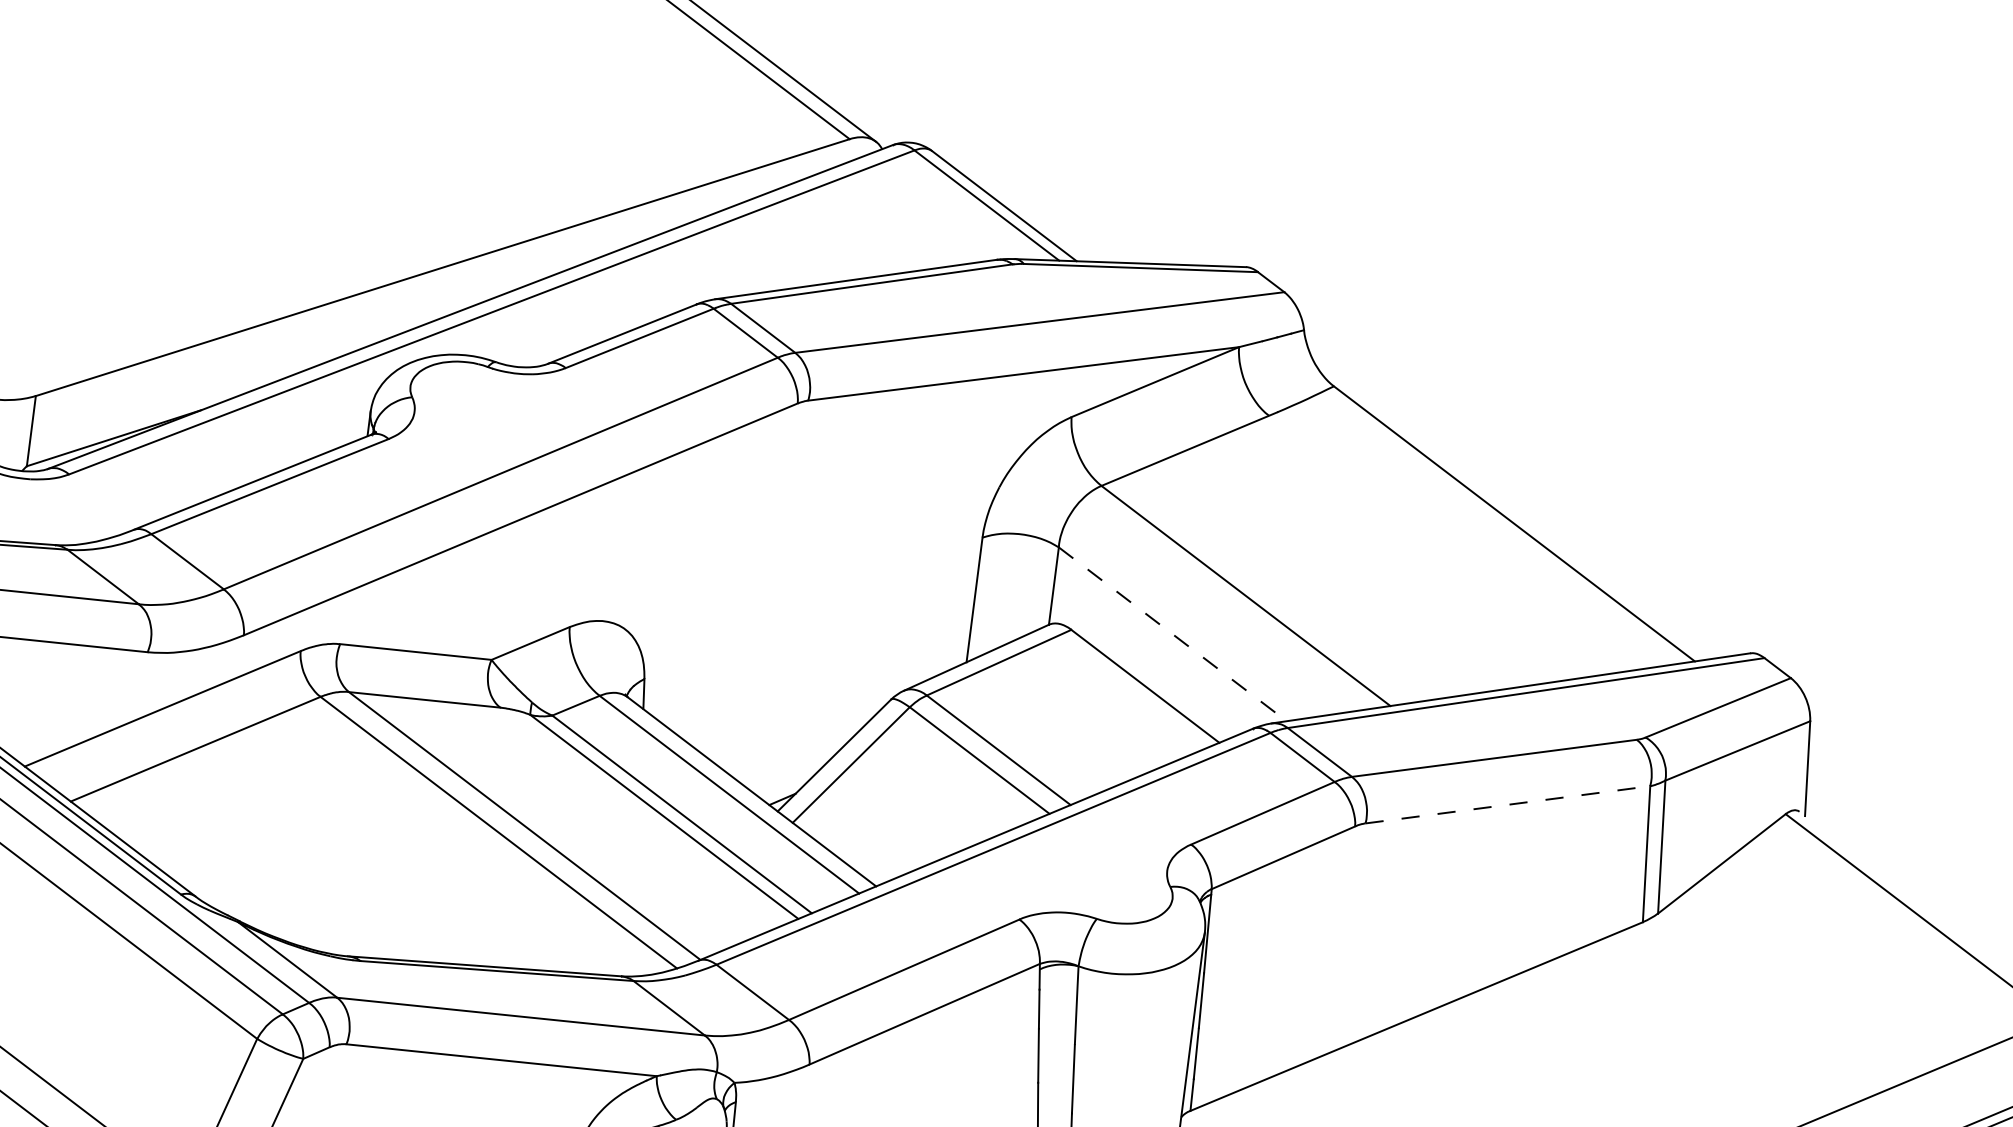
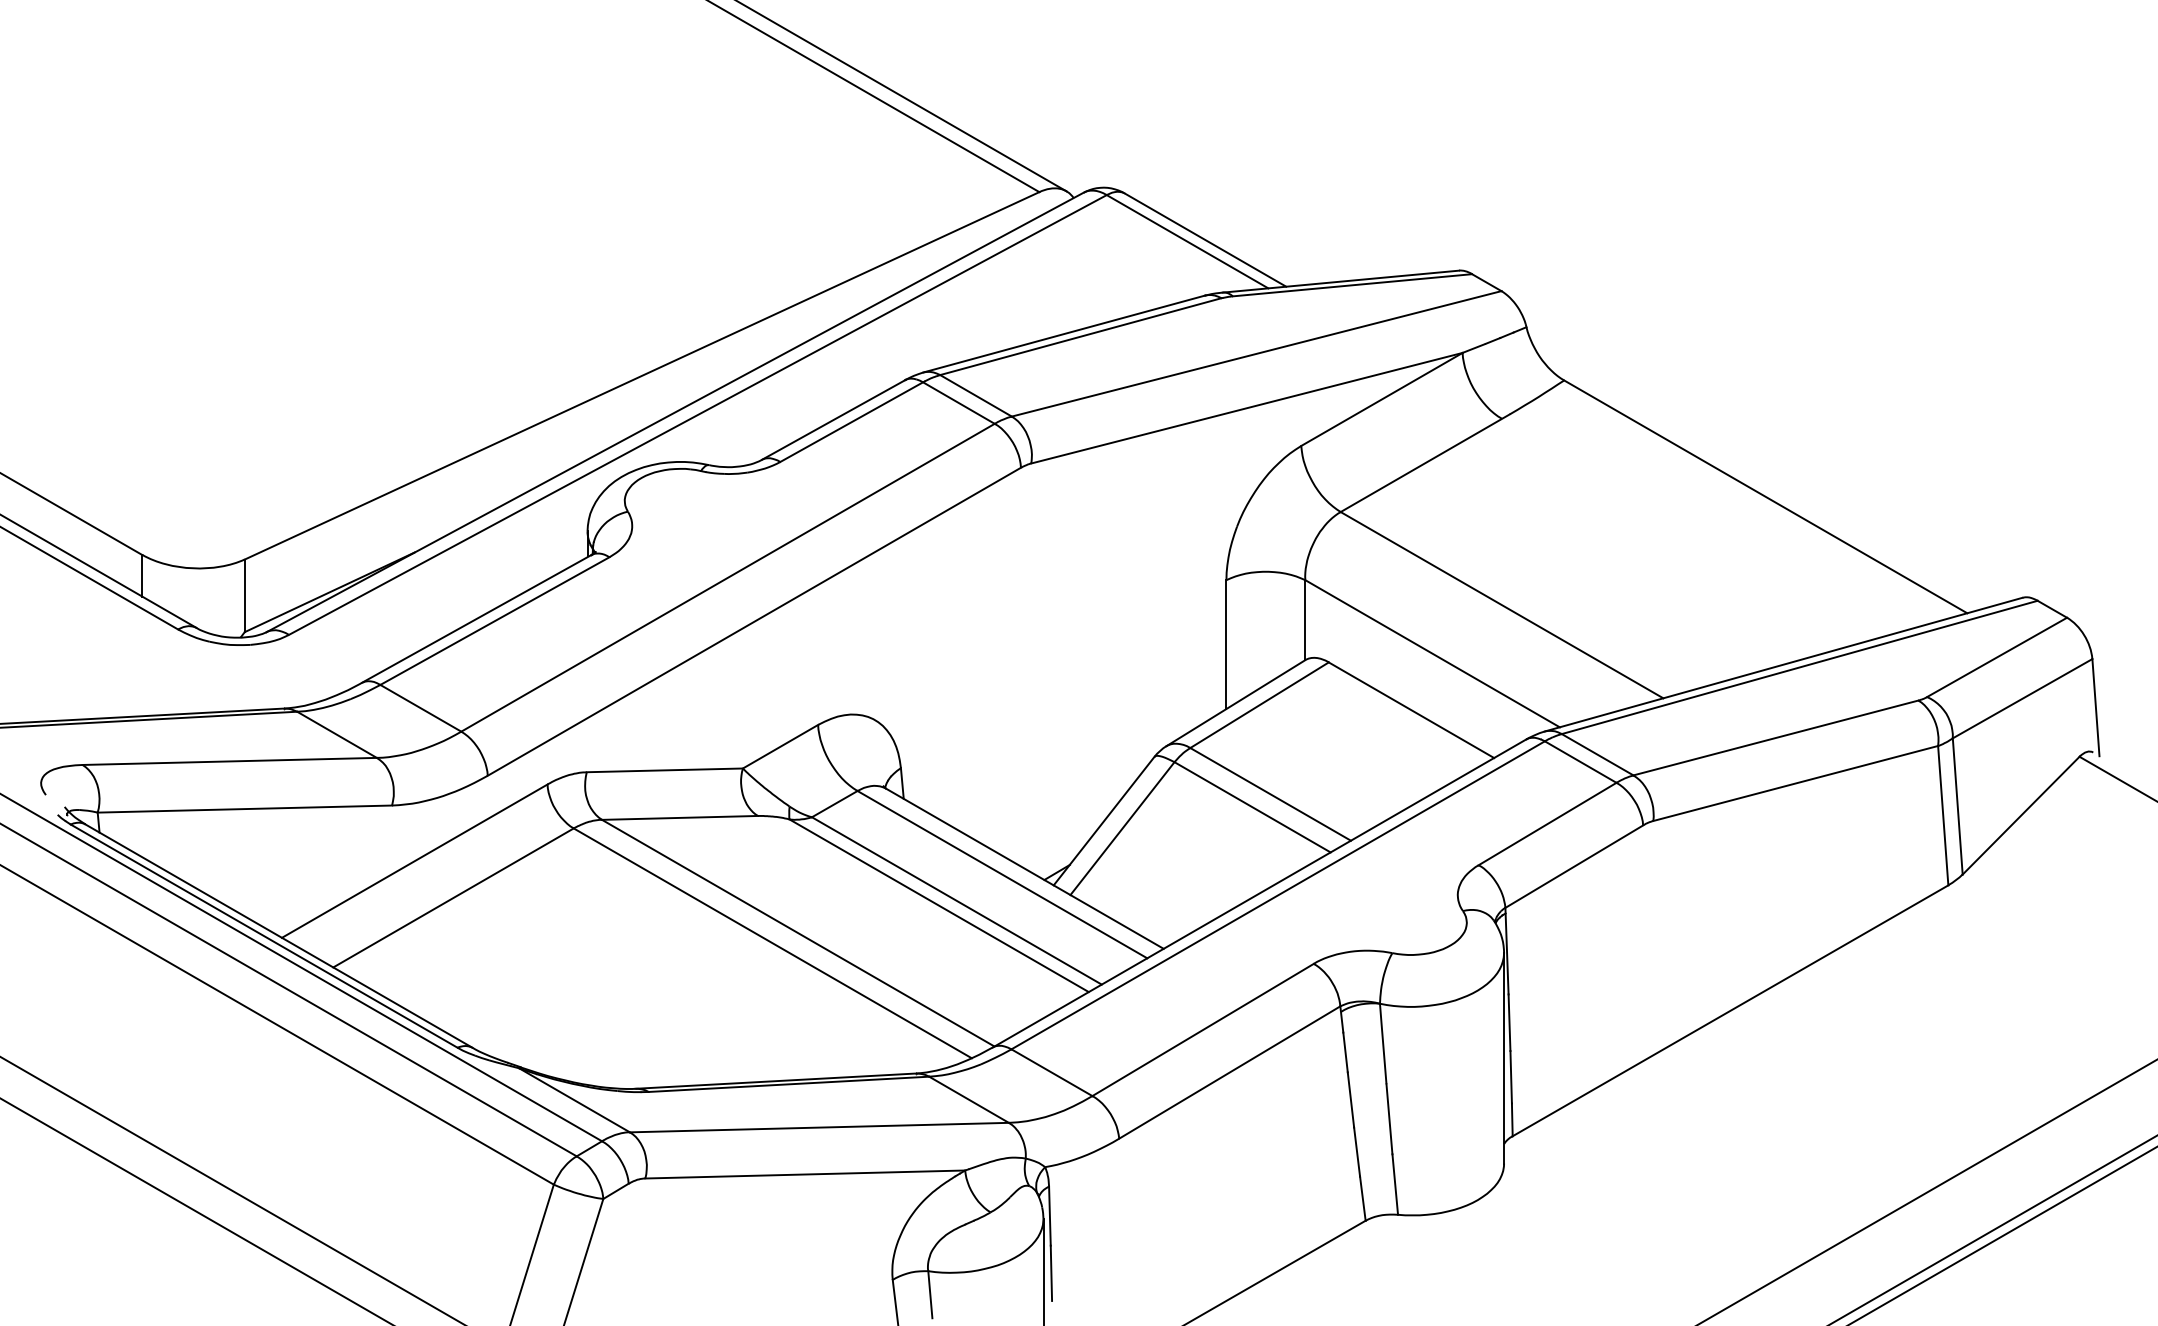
line: (1173, 635) -> (1433, 654), dashed -> solid
line: (1508, 804) -> (1796, 783), dashed -> solid

